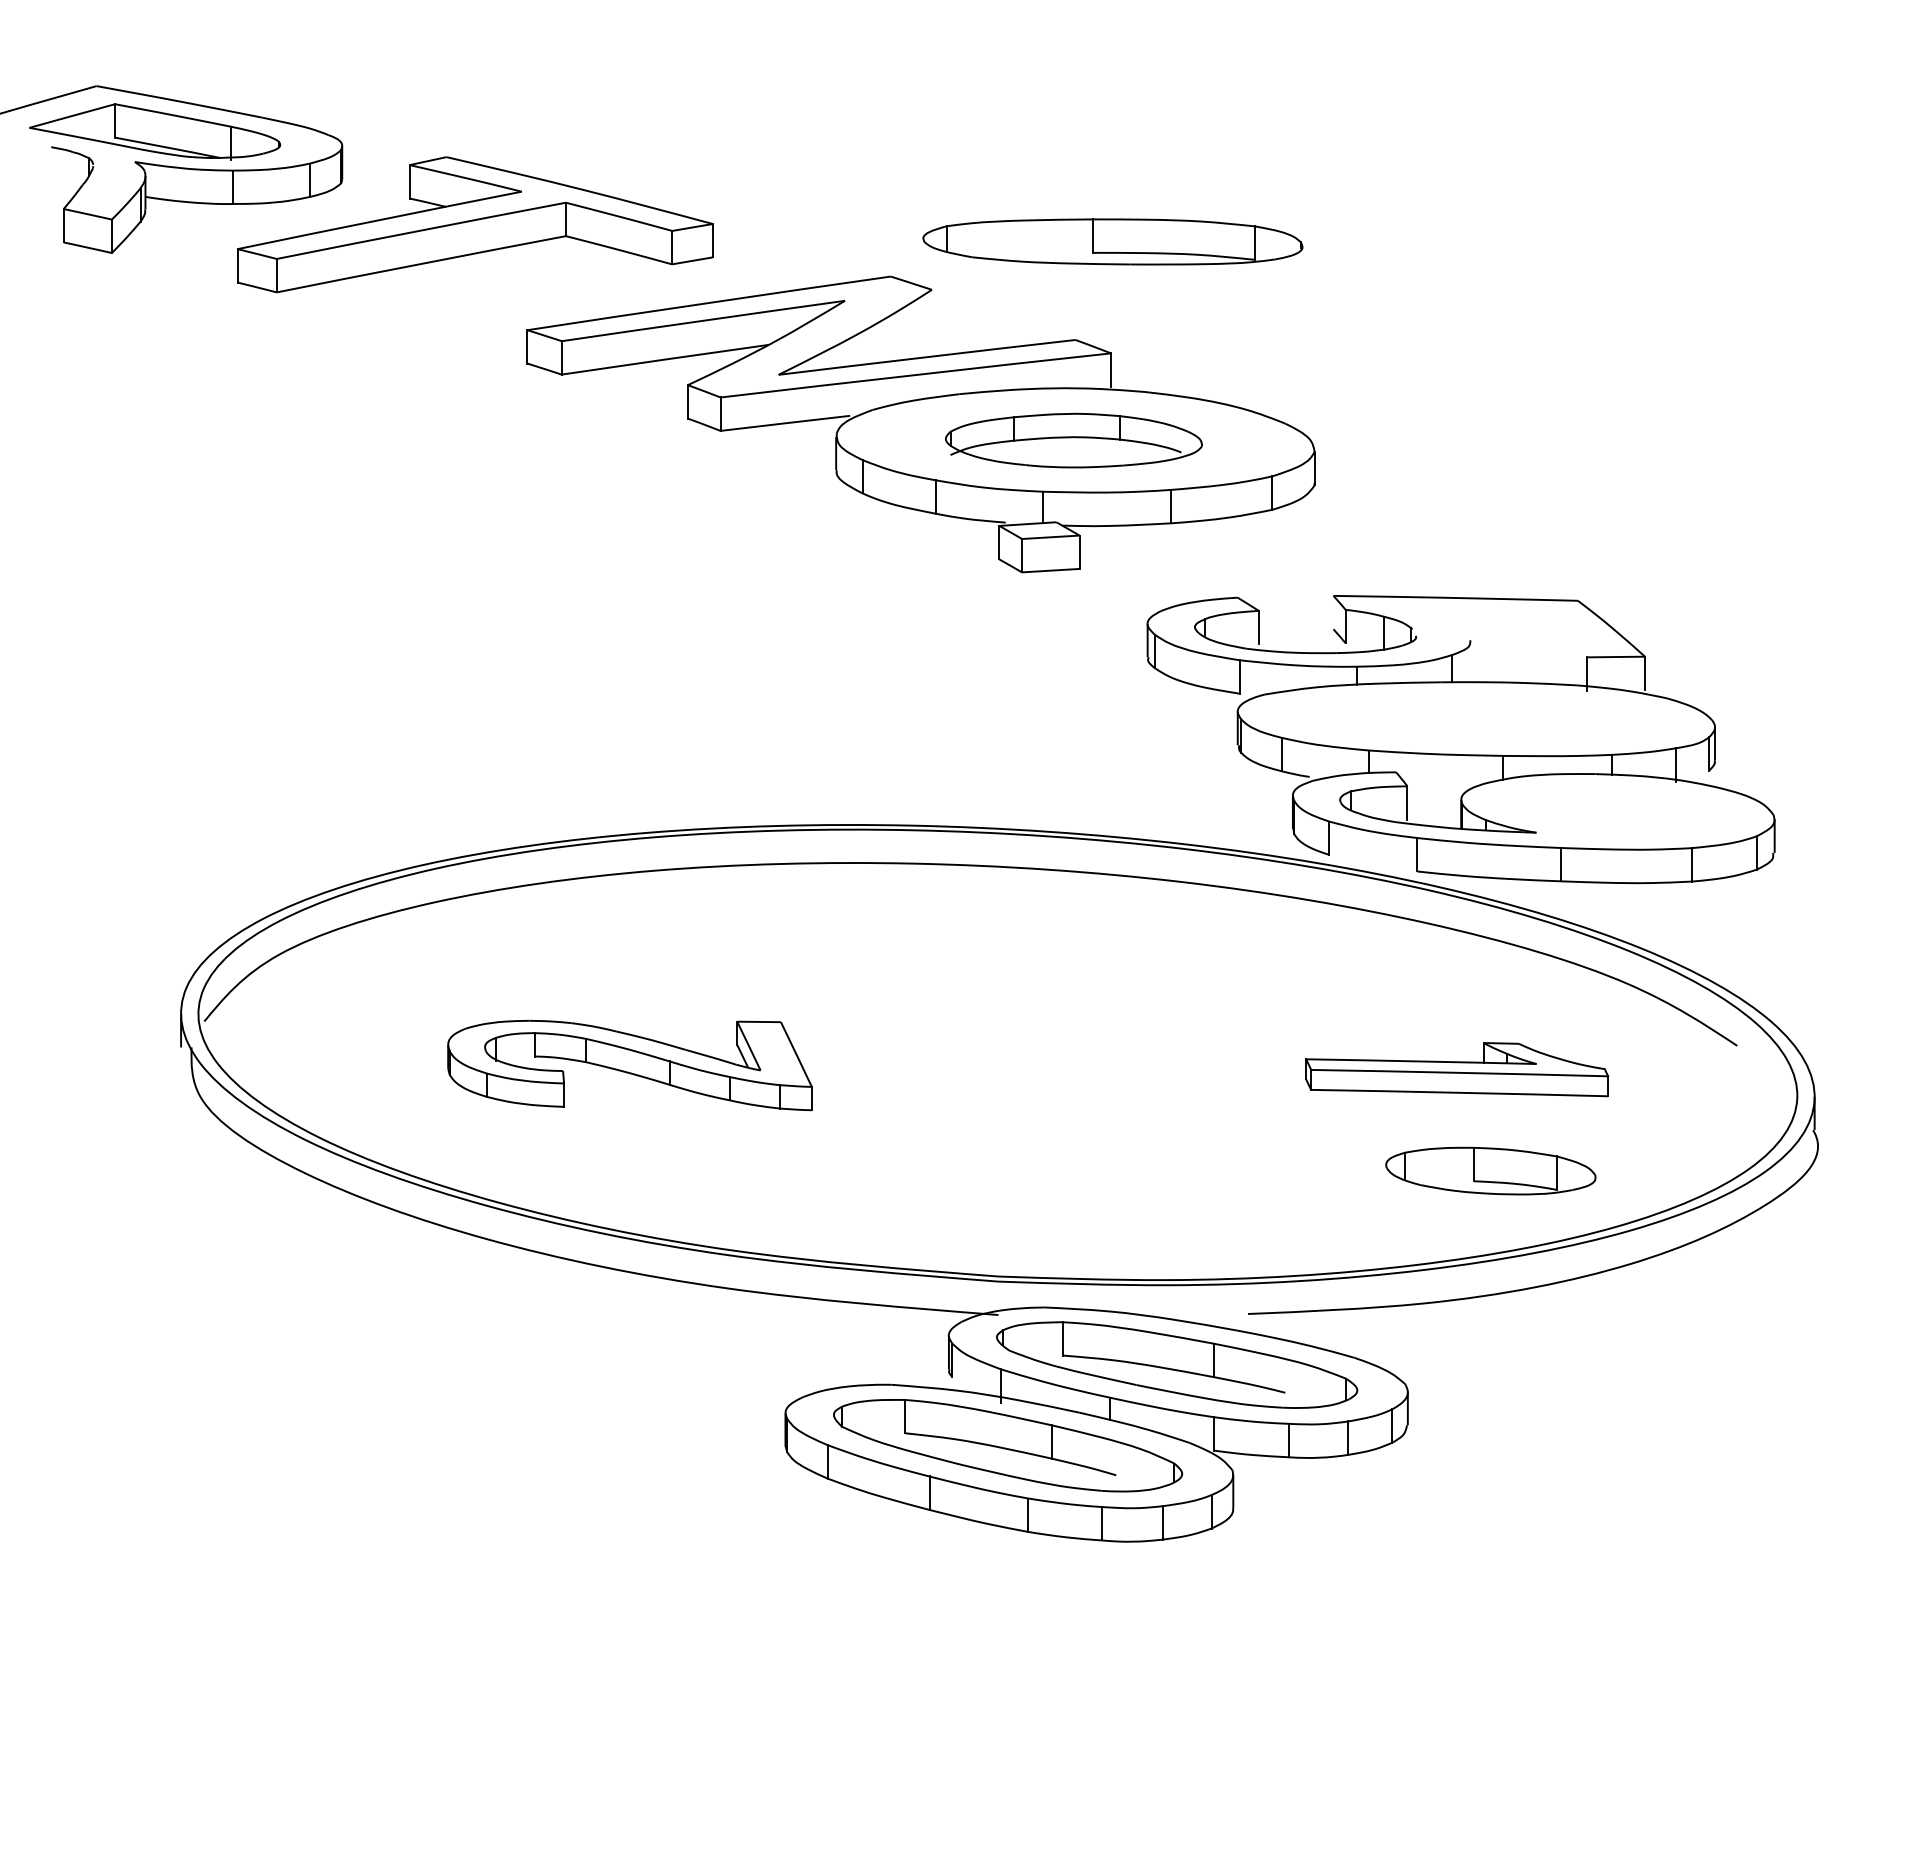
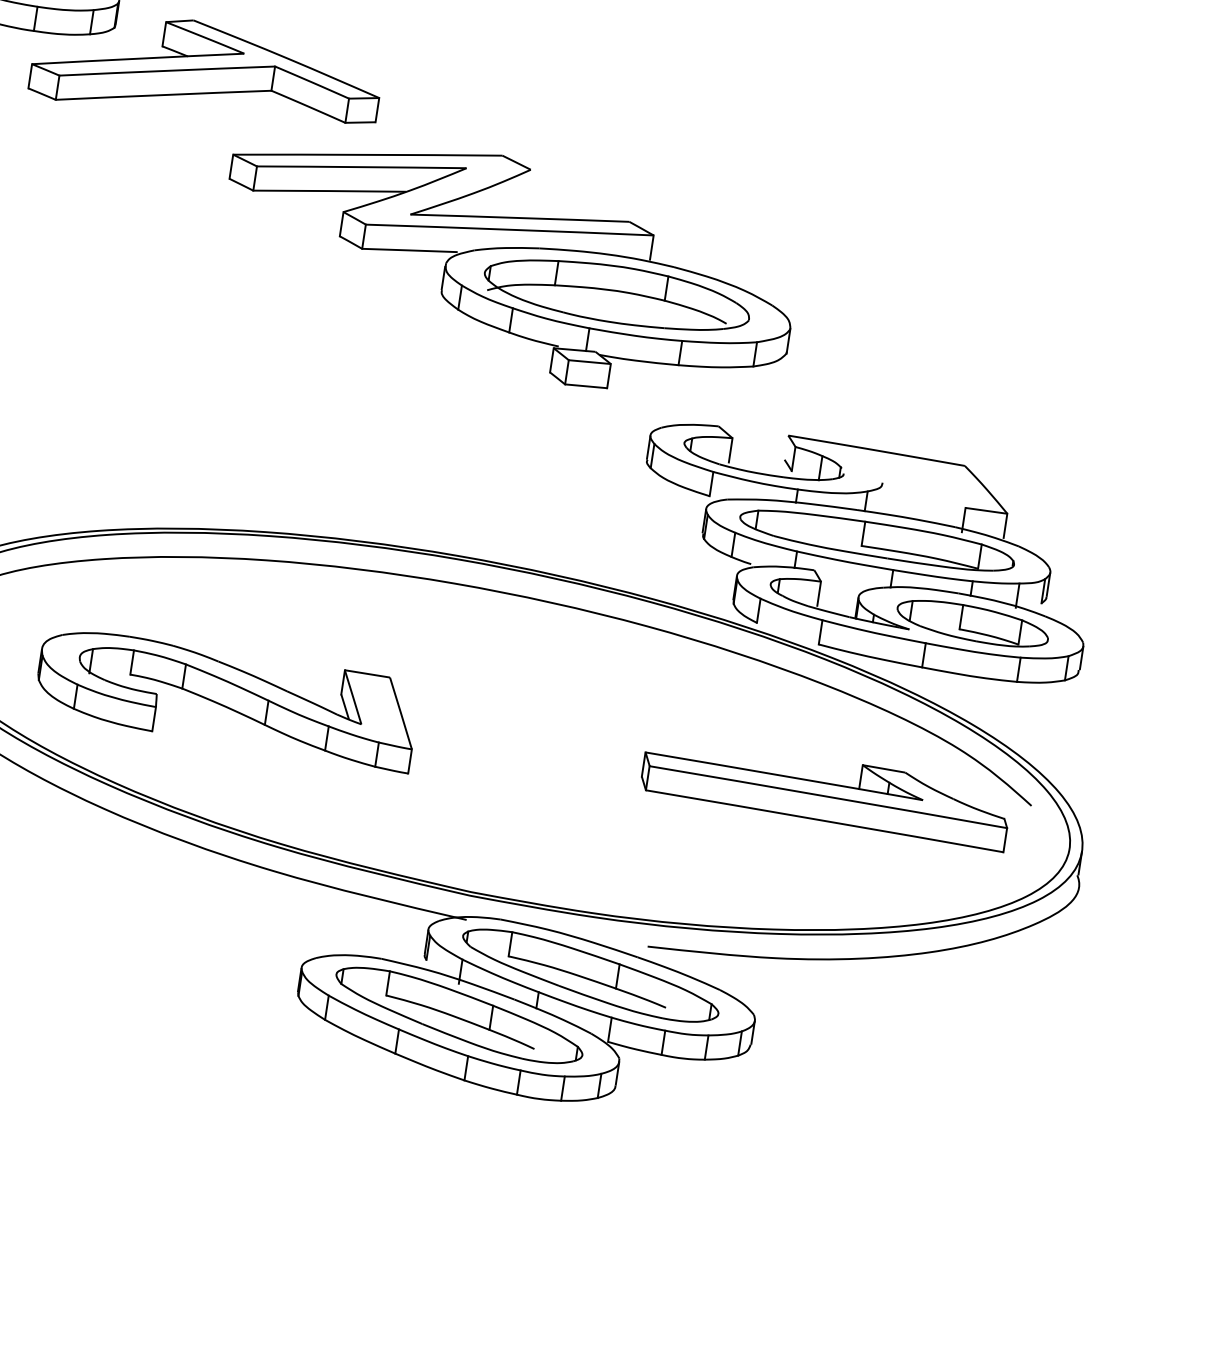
part: (1112, 241) -> (877, 539), moved
part: (1073, 440) -> (616, 294), size x1.43
part: (629, 1065) -> (226, 698), size x1.43
part: (1456, 1069) -> (825, 792), size x1.67
part: (1490, 1170) -> (972, 623), moved

